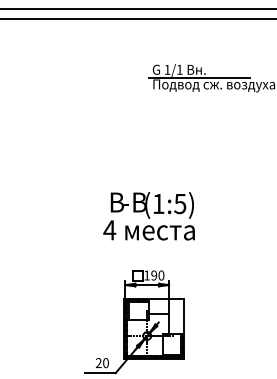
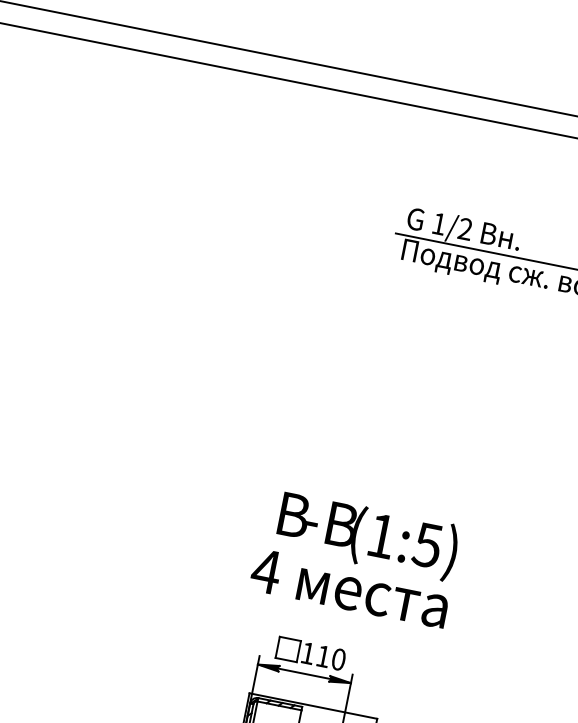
text: (179, 69) -> (464, 228), 1/1 -> 1/2
text: (148, 216) -> (354, 558), moved
text: (154, 275) -> (324, 656), 190 -> 110

